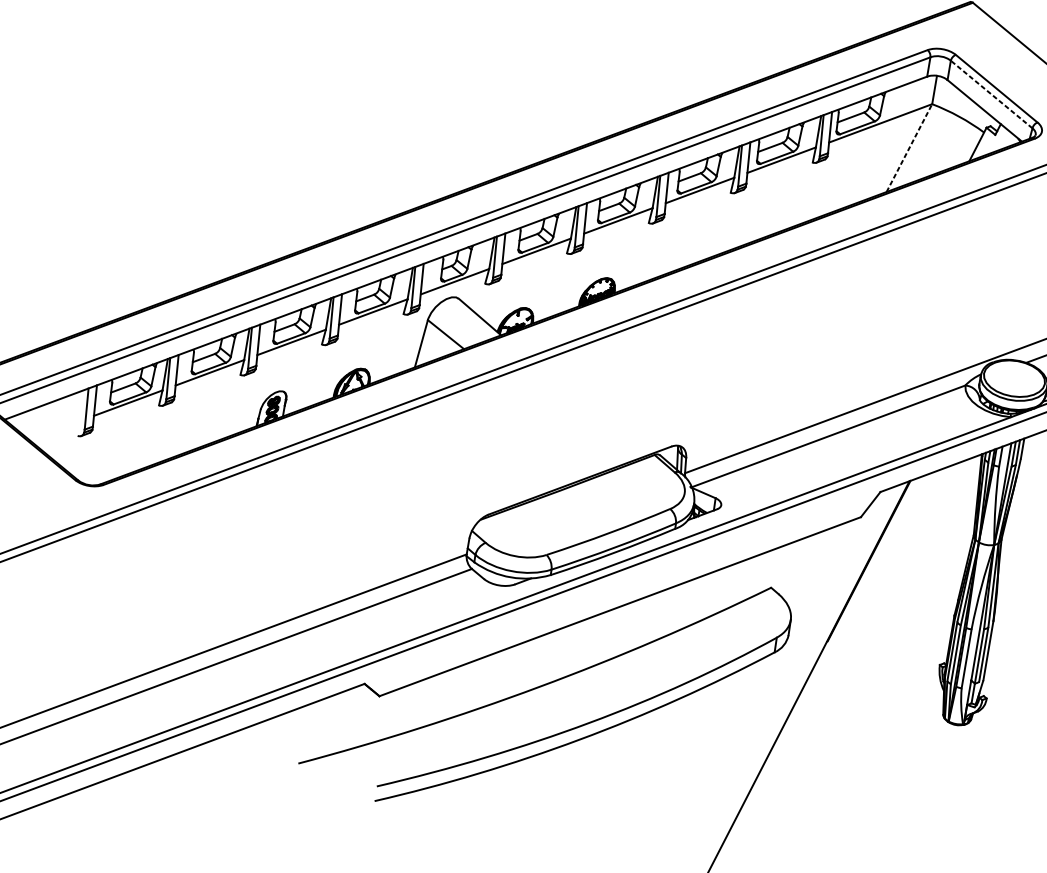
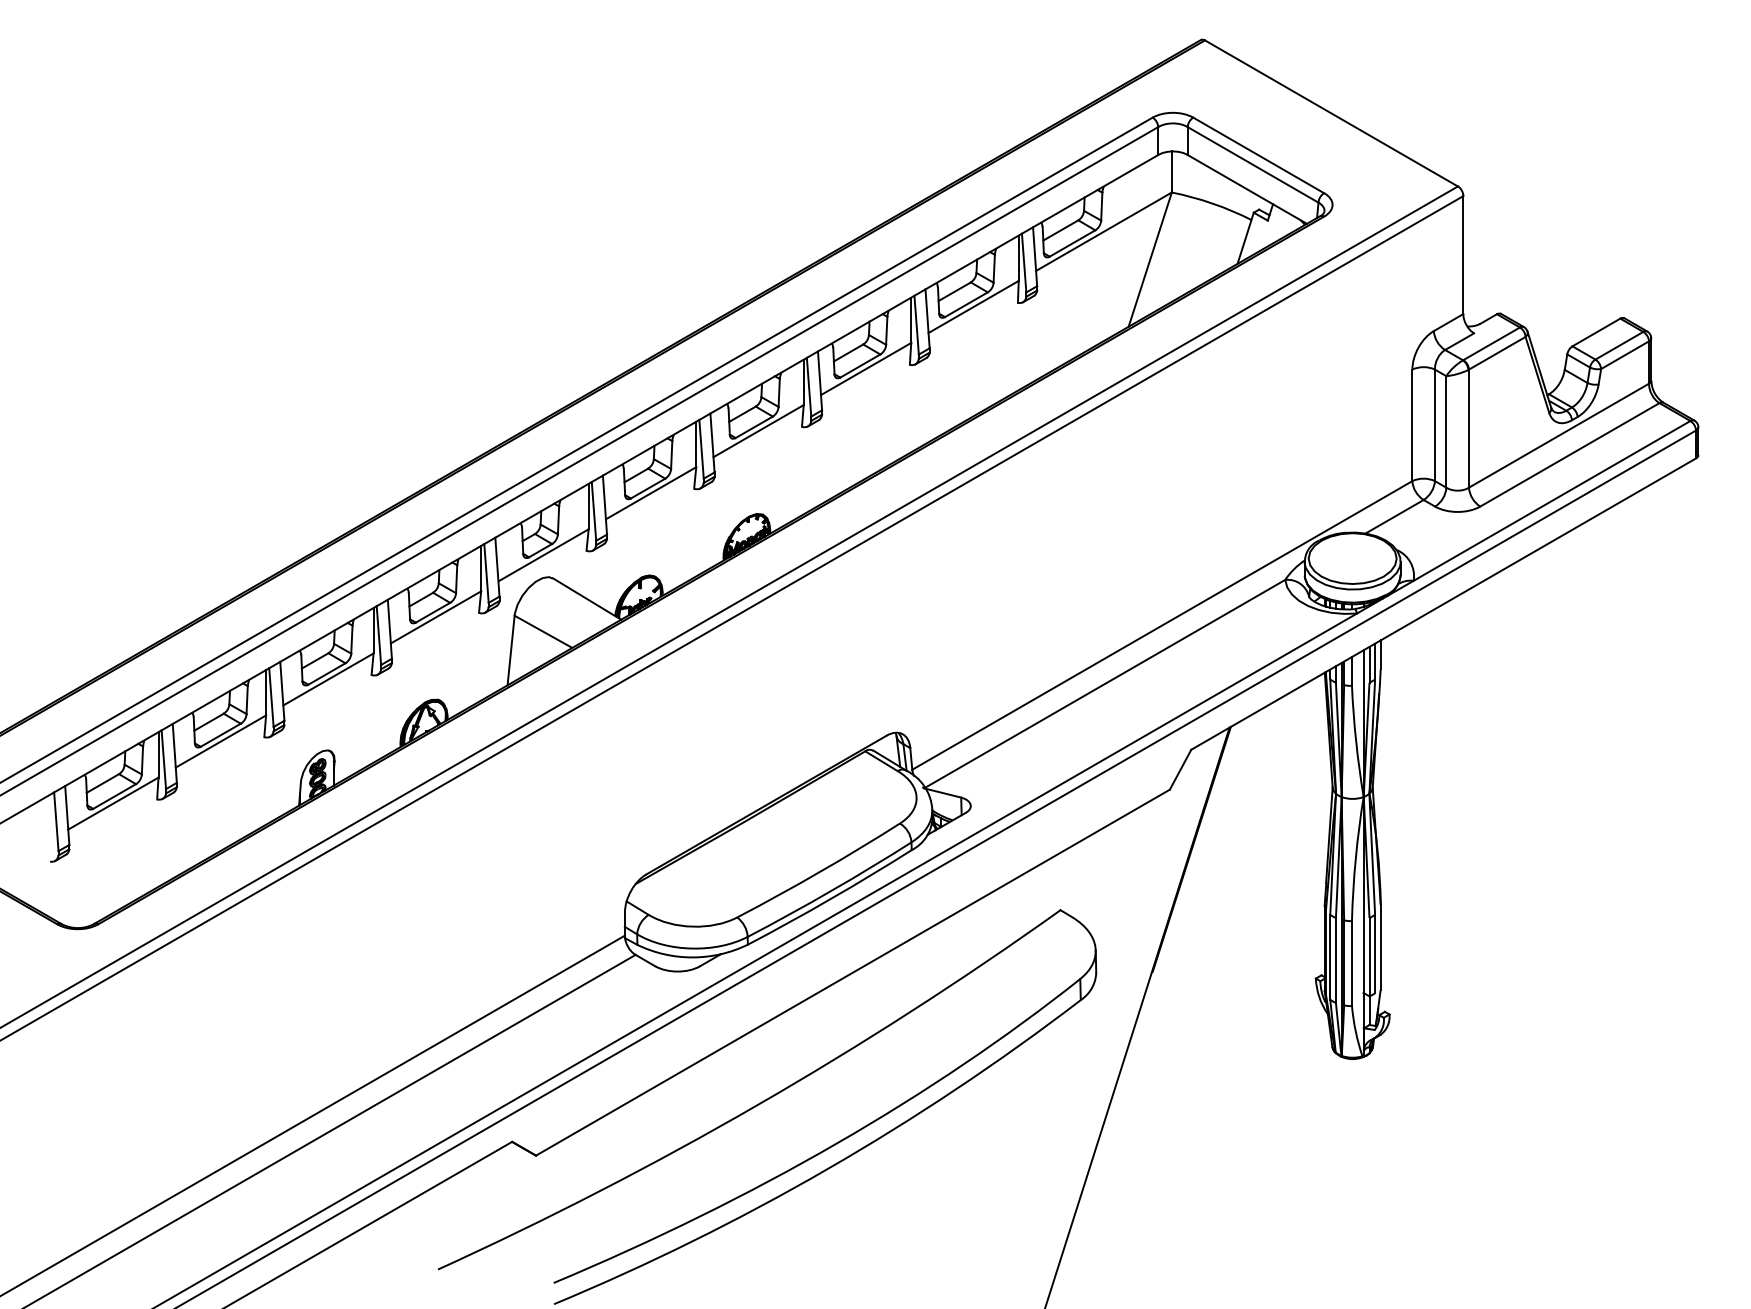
line: (991, 94) -> (1253, 164), dashed -> solid
line: (909, 148) -> (1150, 259), dashed -> solid

